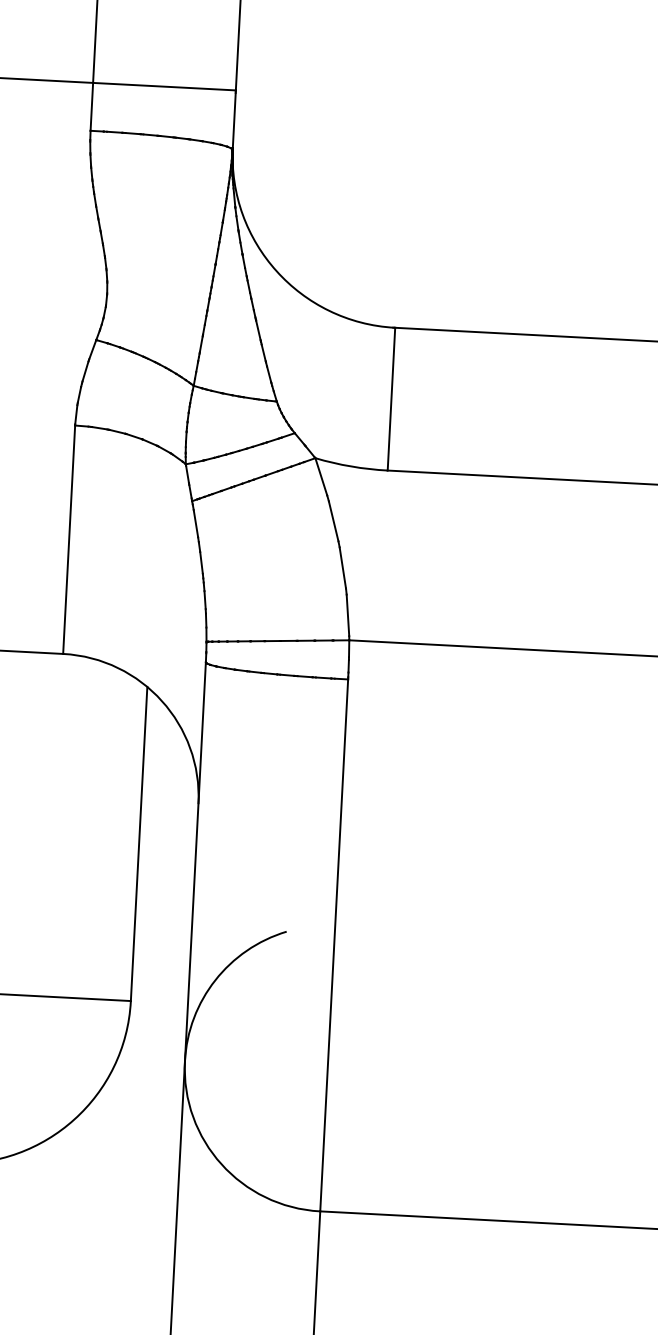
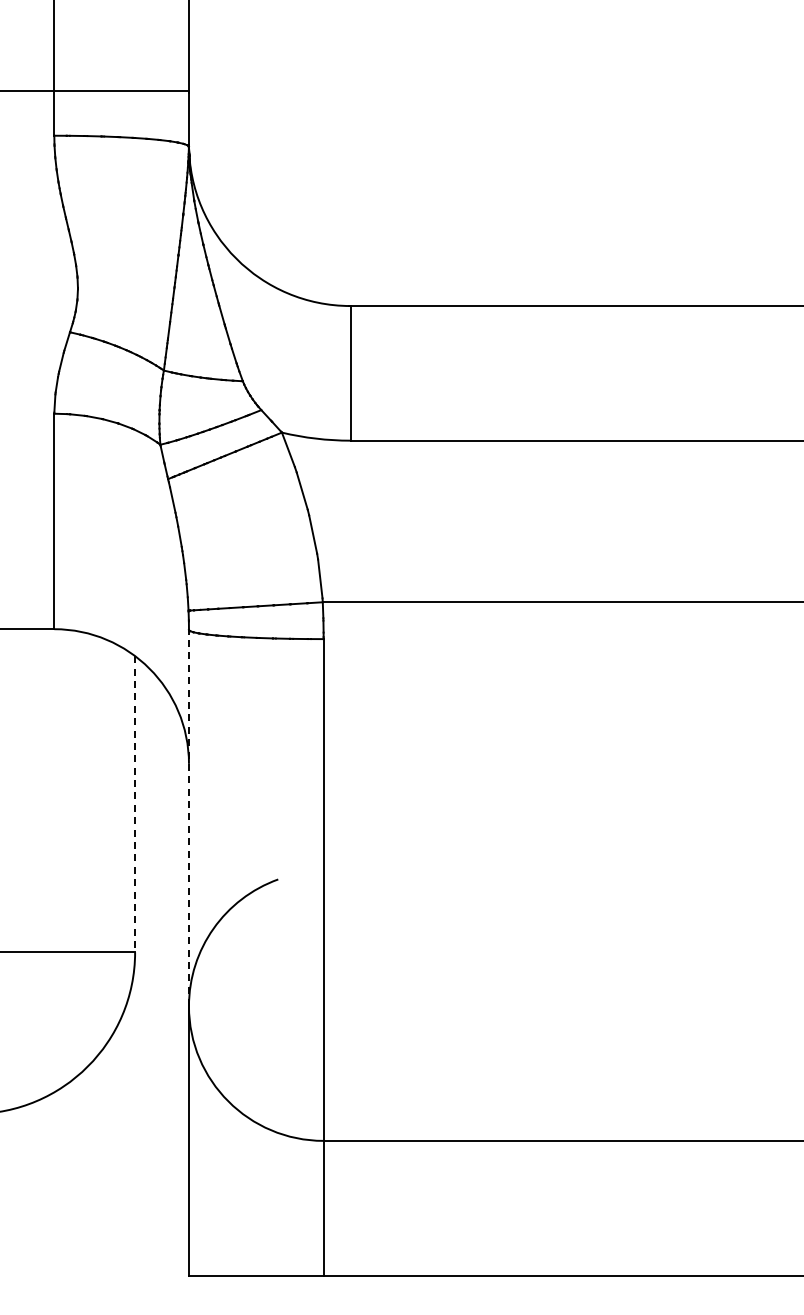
line: (139, 844) -> (135, 804), solid -> dashed
line: (194, 861) -> (188, 817), solid -> dashed

